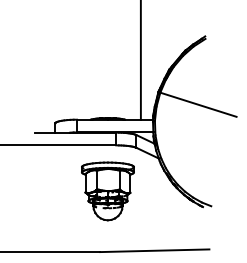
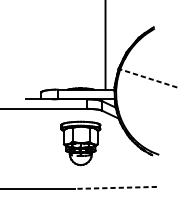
line: (198, 104) -> (148, 78), solid -> dashed
line: (154, 250) -> (115, 187), solid -> dashed

